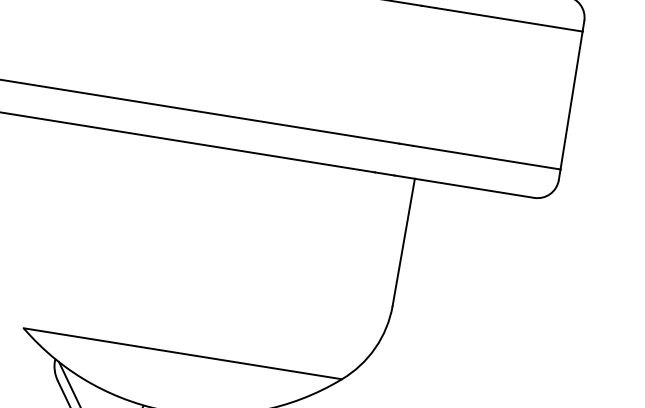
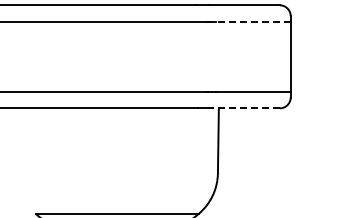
line: (509, 19) -> (253, 21), solid -> dashed
line: (464, 187) -> (244, 108), solid -> dashed

